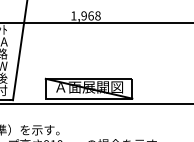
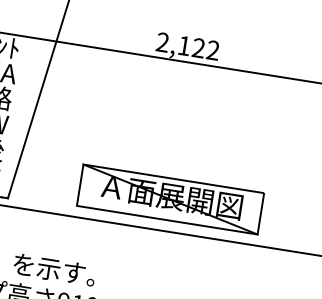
text: (85, 15) -> (187, 45), 1,968 -> 2,122

